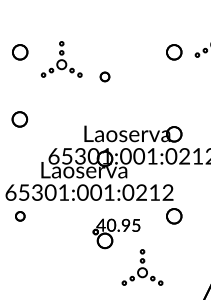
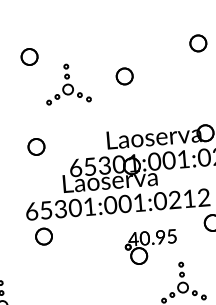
part: (61, 59) -> (67, 83), moved
part: (104, 76) -> (124, 76), size x1.67
part: (19, 119) -> (36, 147), moved
circle: (20, 216) -> (44, 236), size x1.67

